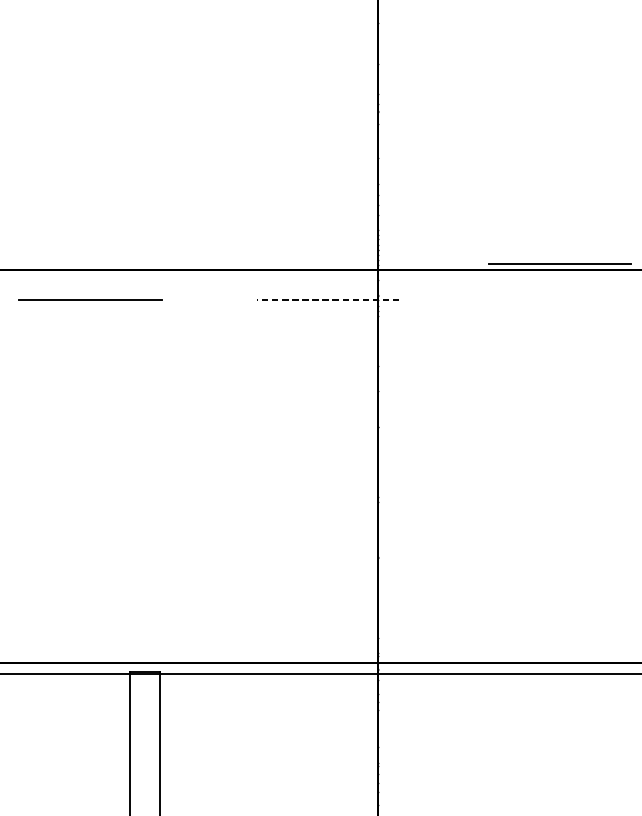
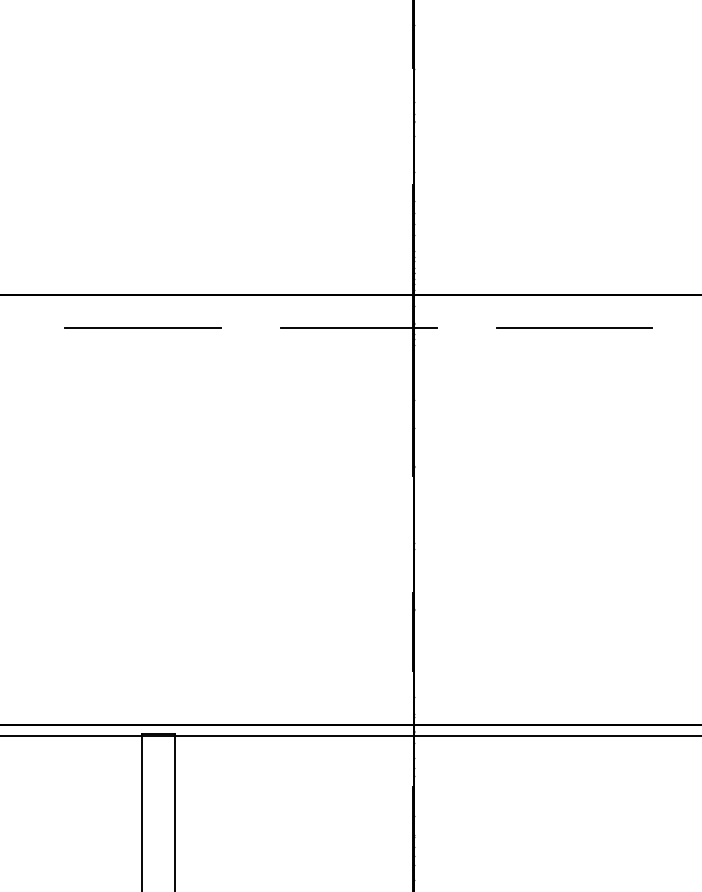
line: (560, 263) -> (574, 327), moved
line: (90, 299) -> (142, 327), moved
line: (327, 300) -> (358, 328), dashed -> solid

